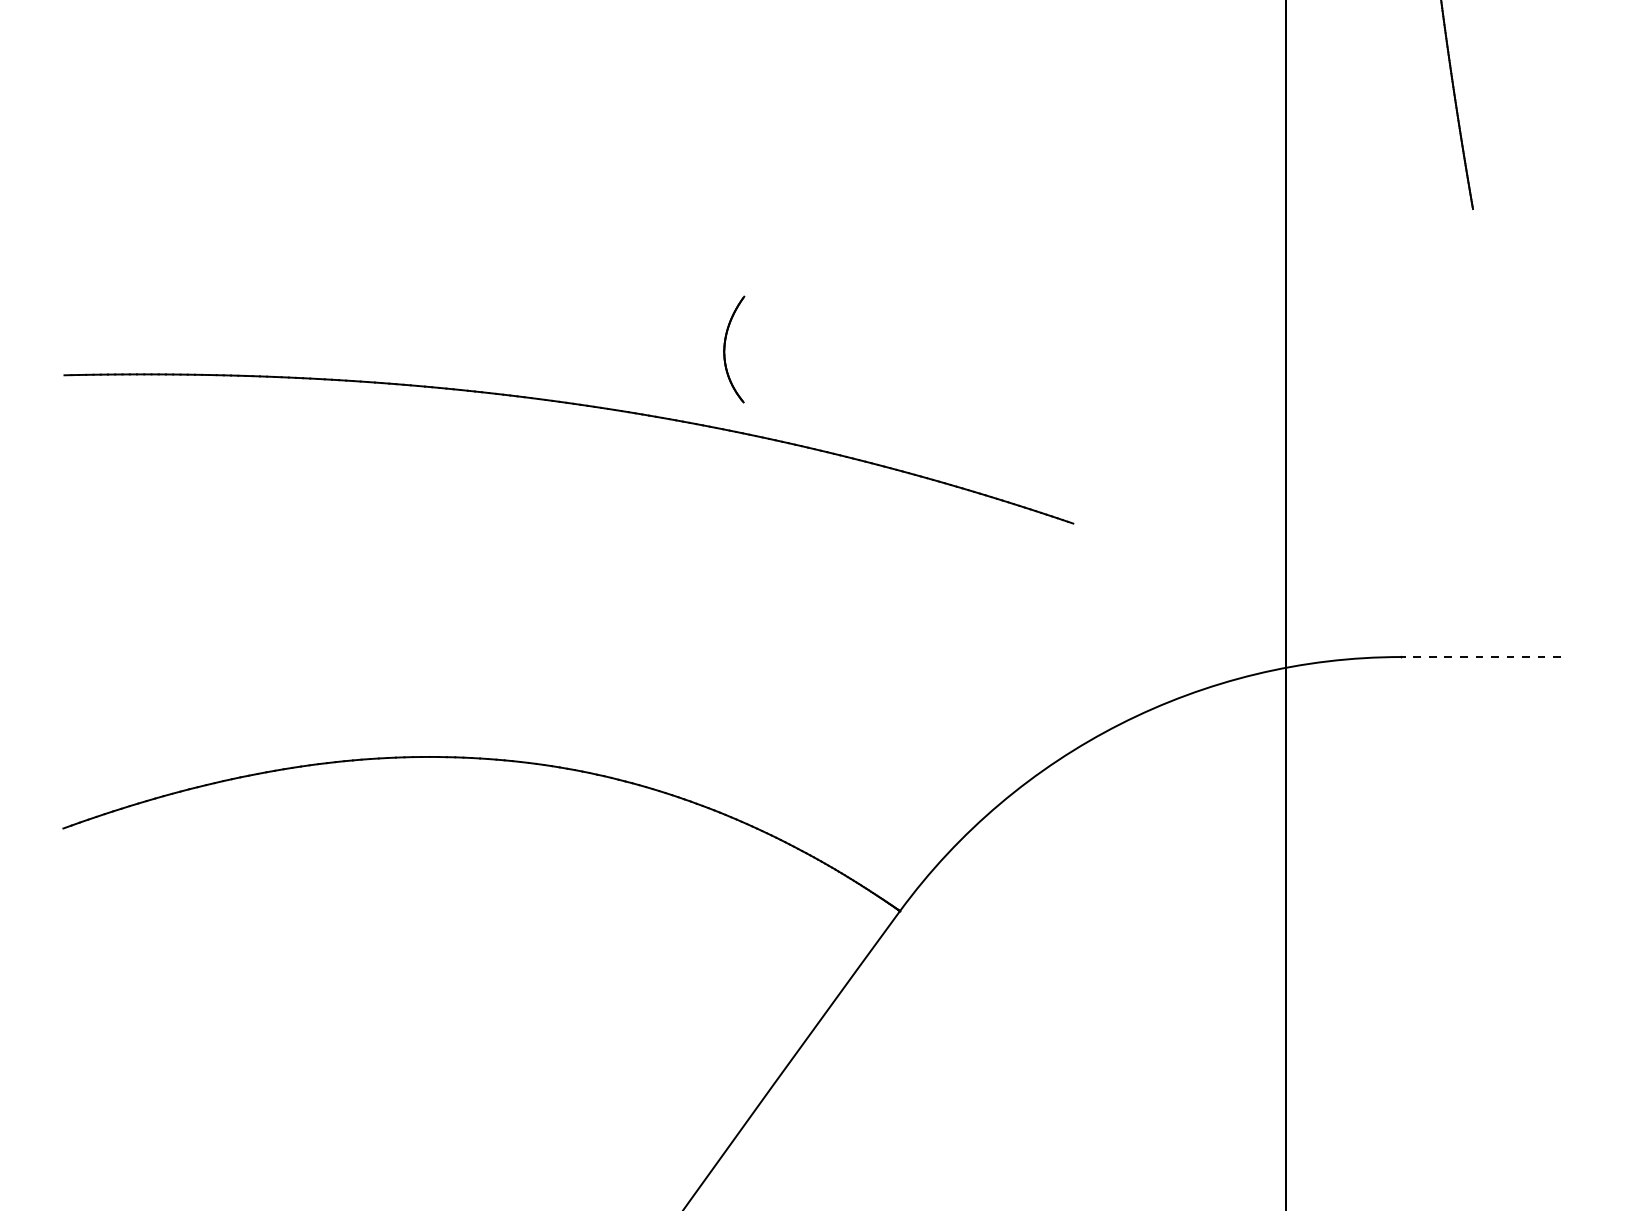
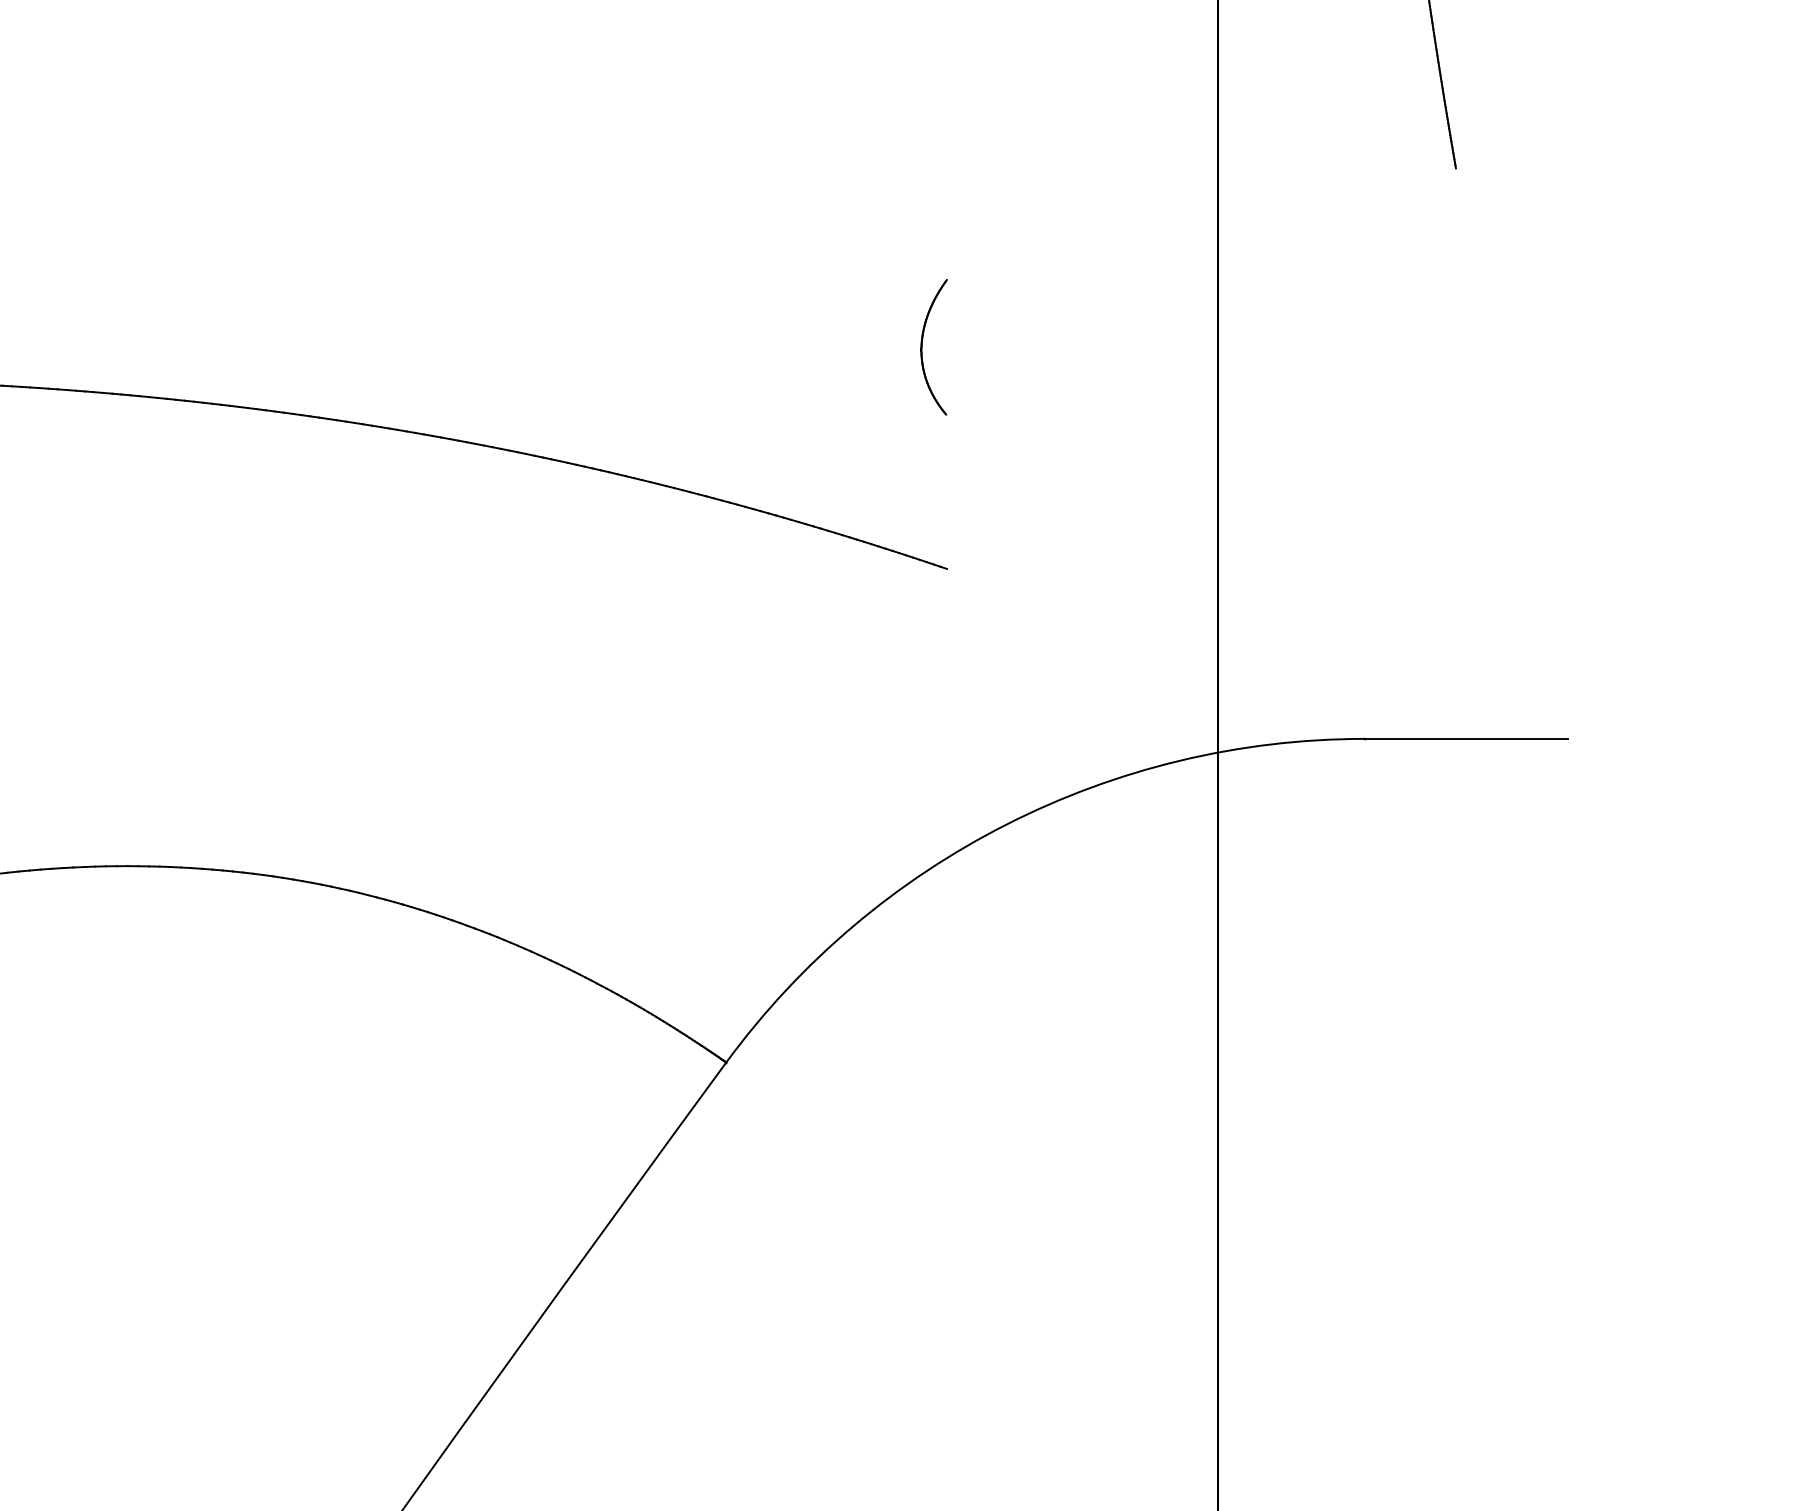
part: (725, 349) -> (923, 347), moved
line: (1481, 657) -> (1466, 739), dashed -> solid

